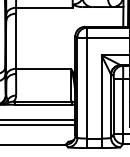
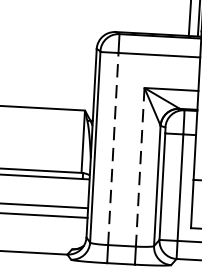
line: (86, 87) -> (112, 147), solid -> dashed
line: (101, 96) -> (140, 166), solid -> dashed

